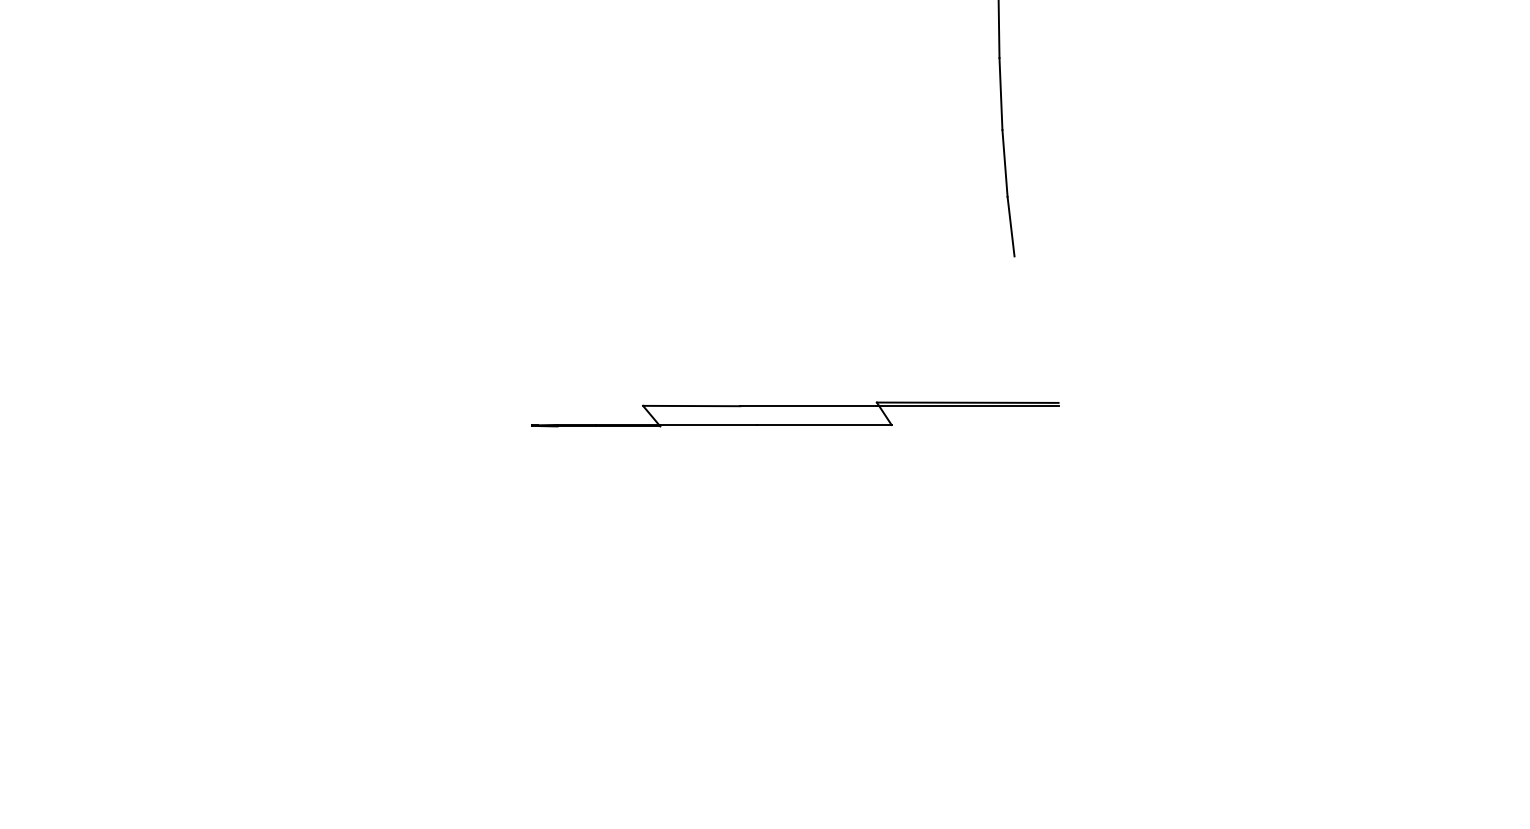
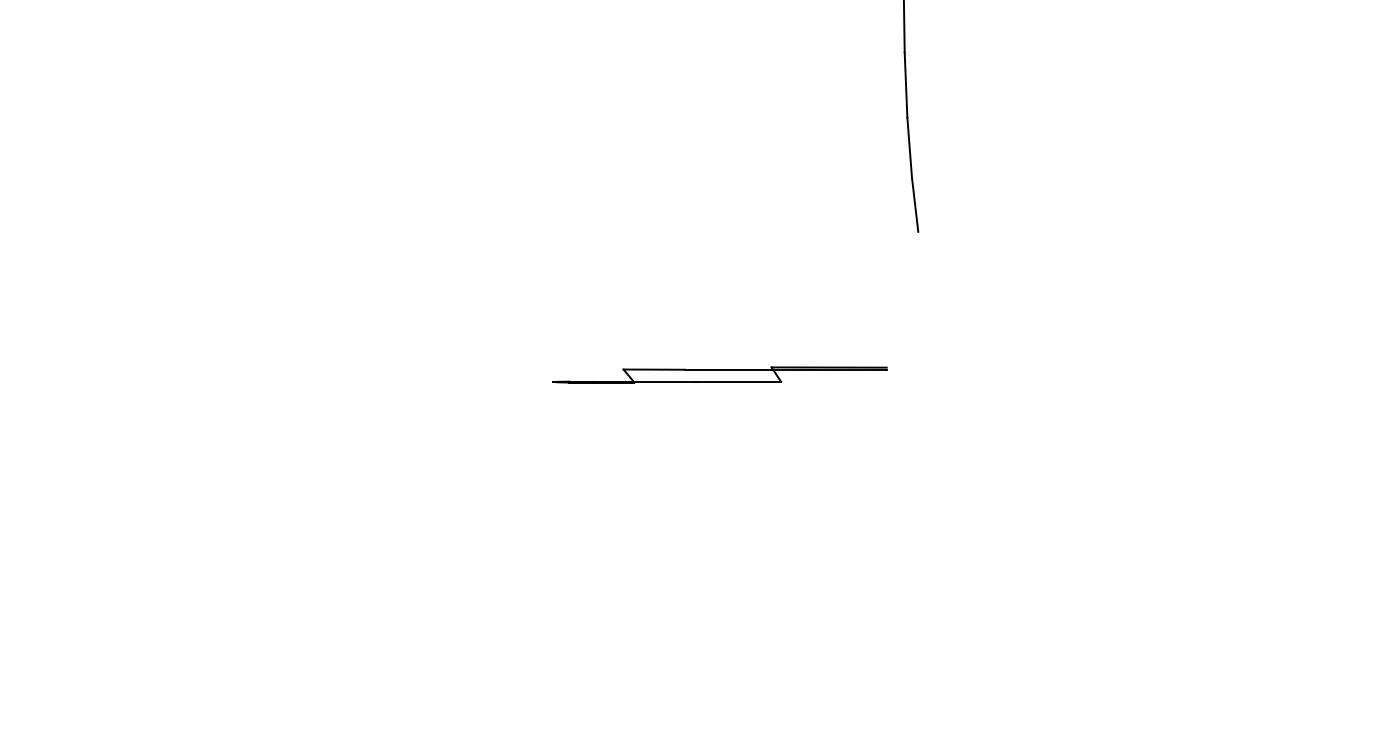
part: (795, 414) -> (720, 375), size x0.7

